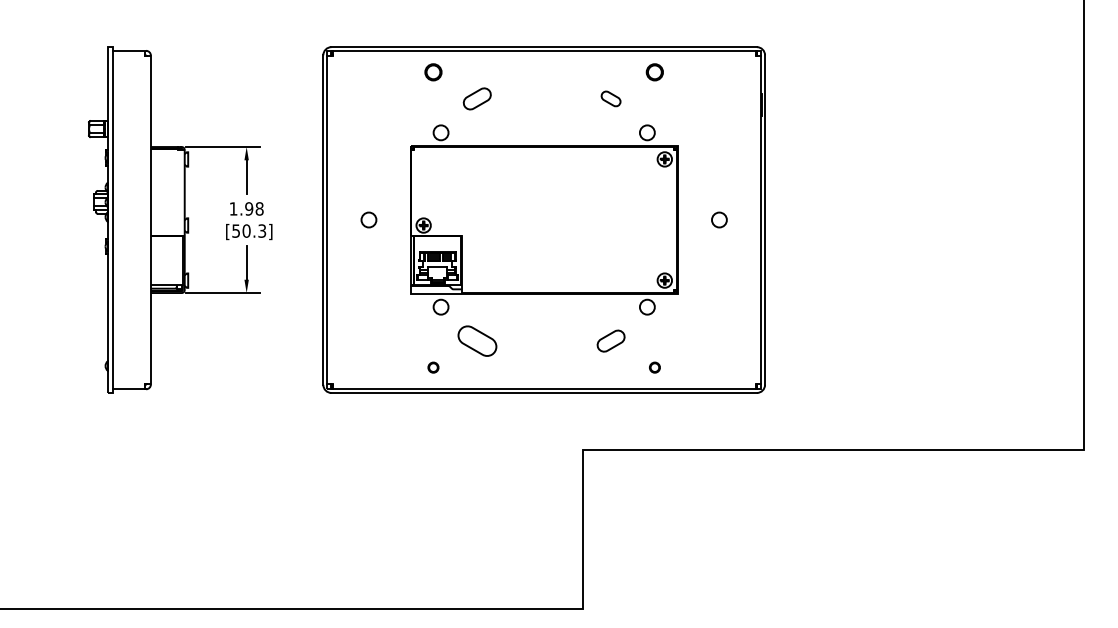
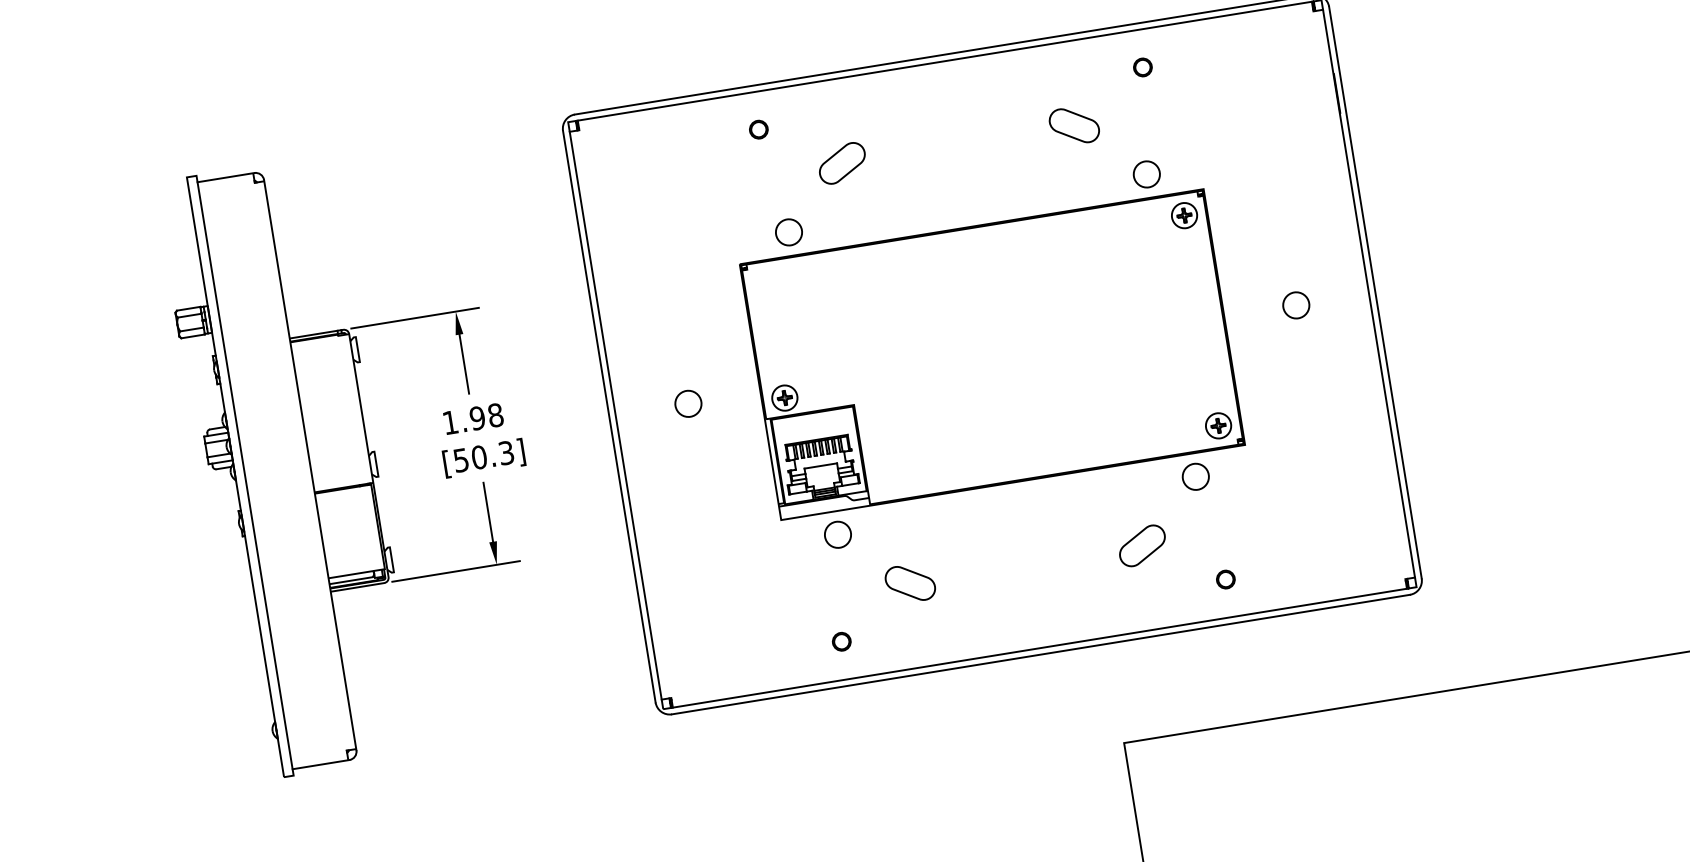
circle: (433, 72) -> (758, 129), size x0.62
circle: (654, 72) -> (1142, 67), size x0.62
part: (610, 98) -> (1073, 125), size x1.43
part: (476, 340) -> (908, 582), size x0.71

